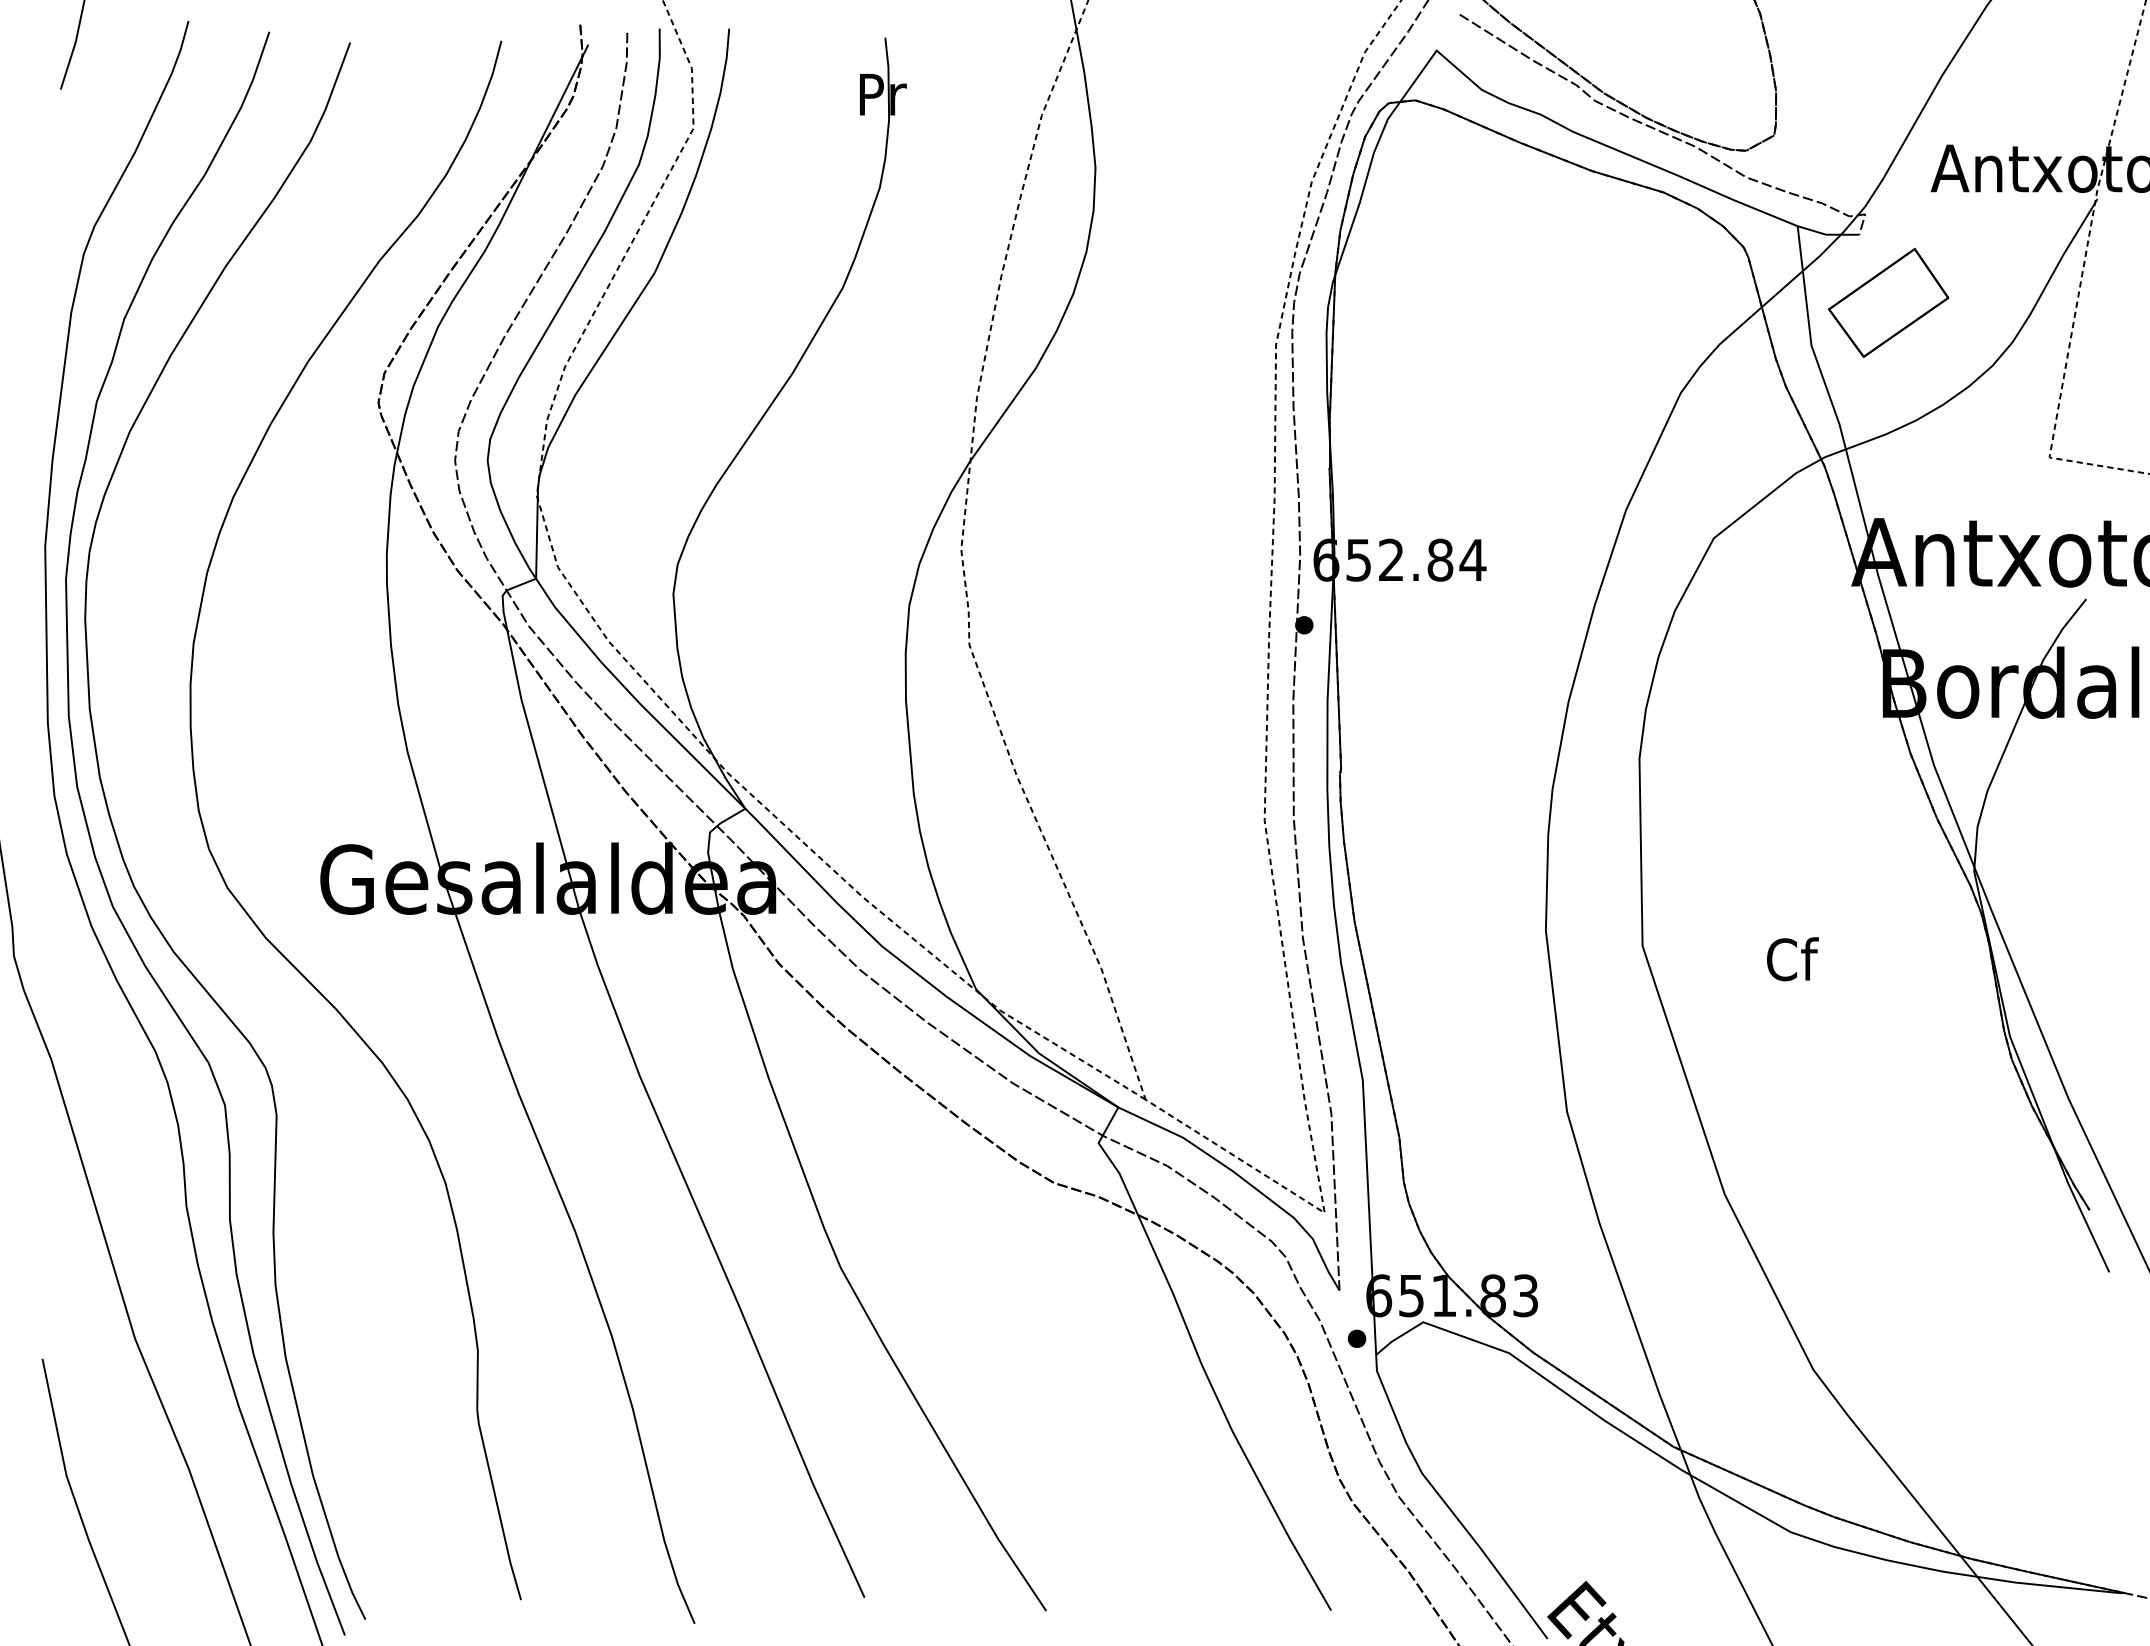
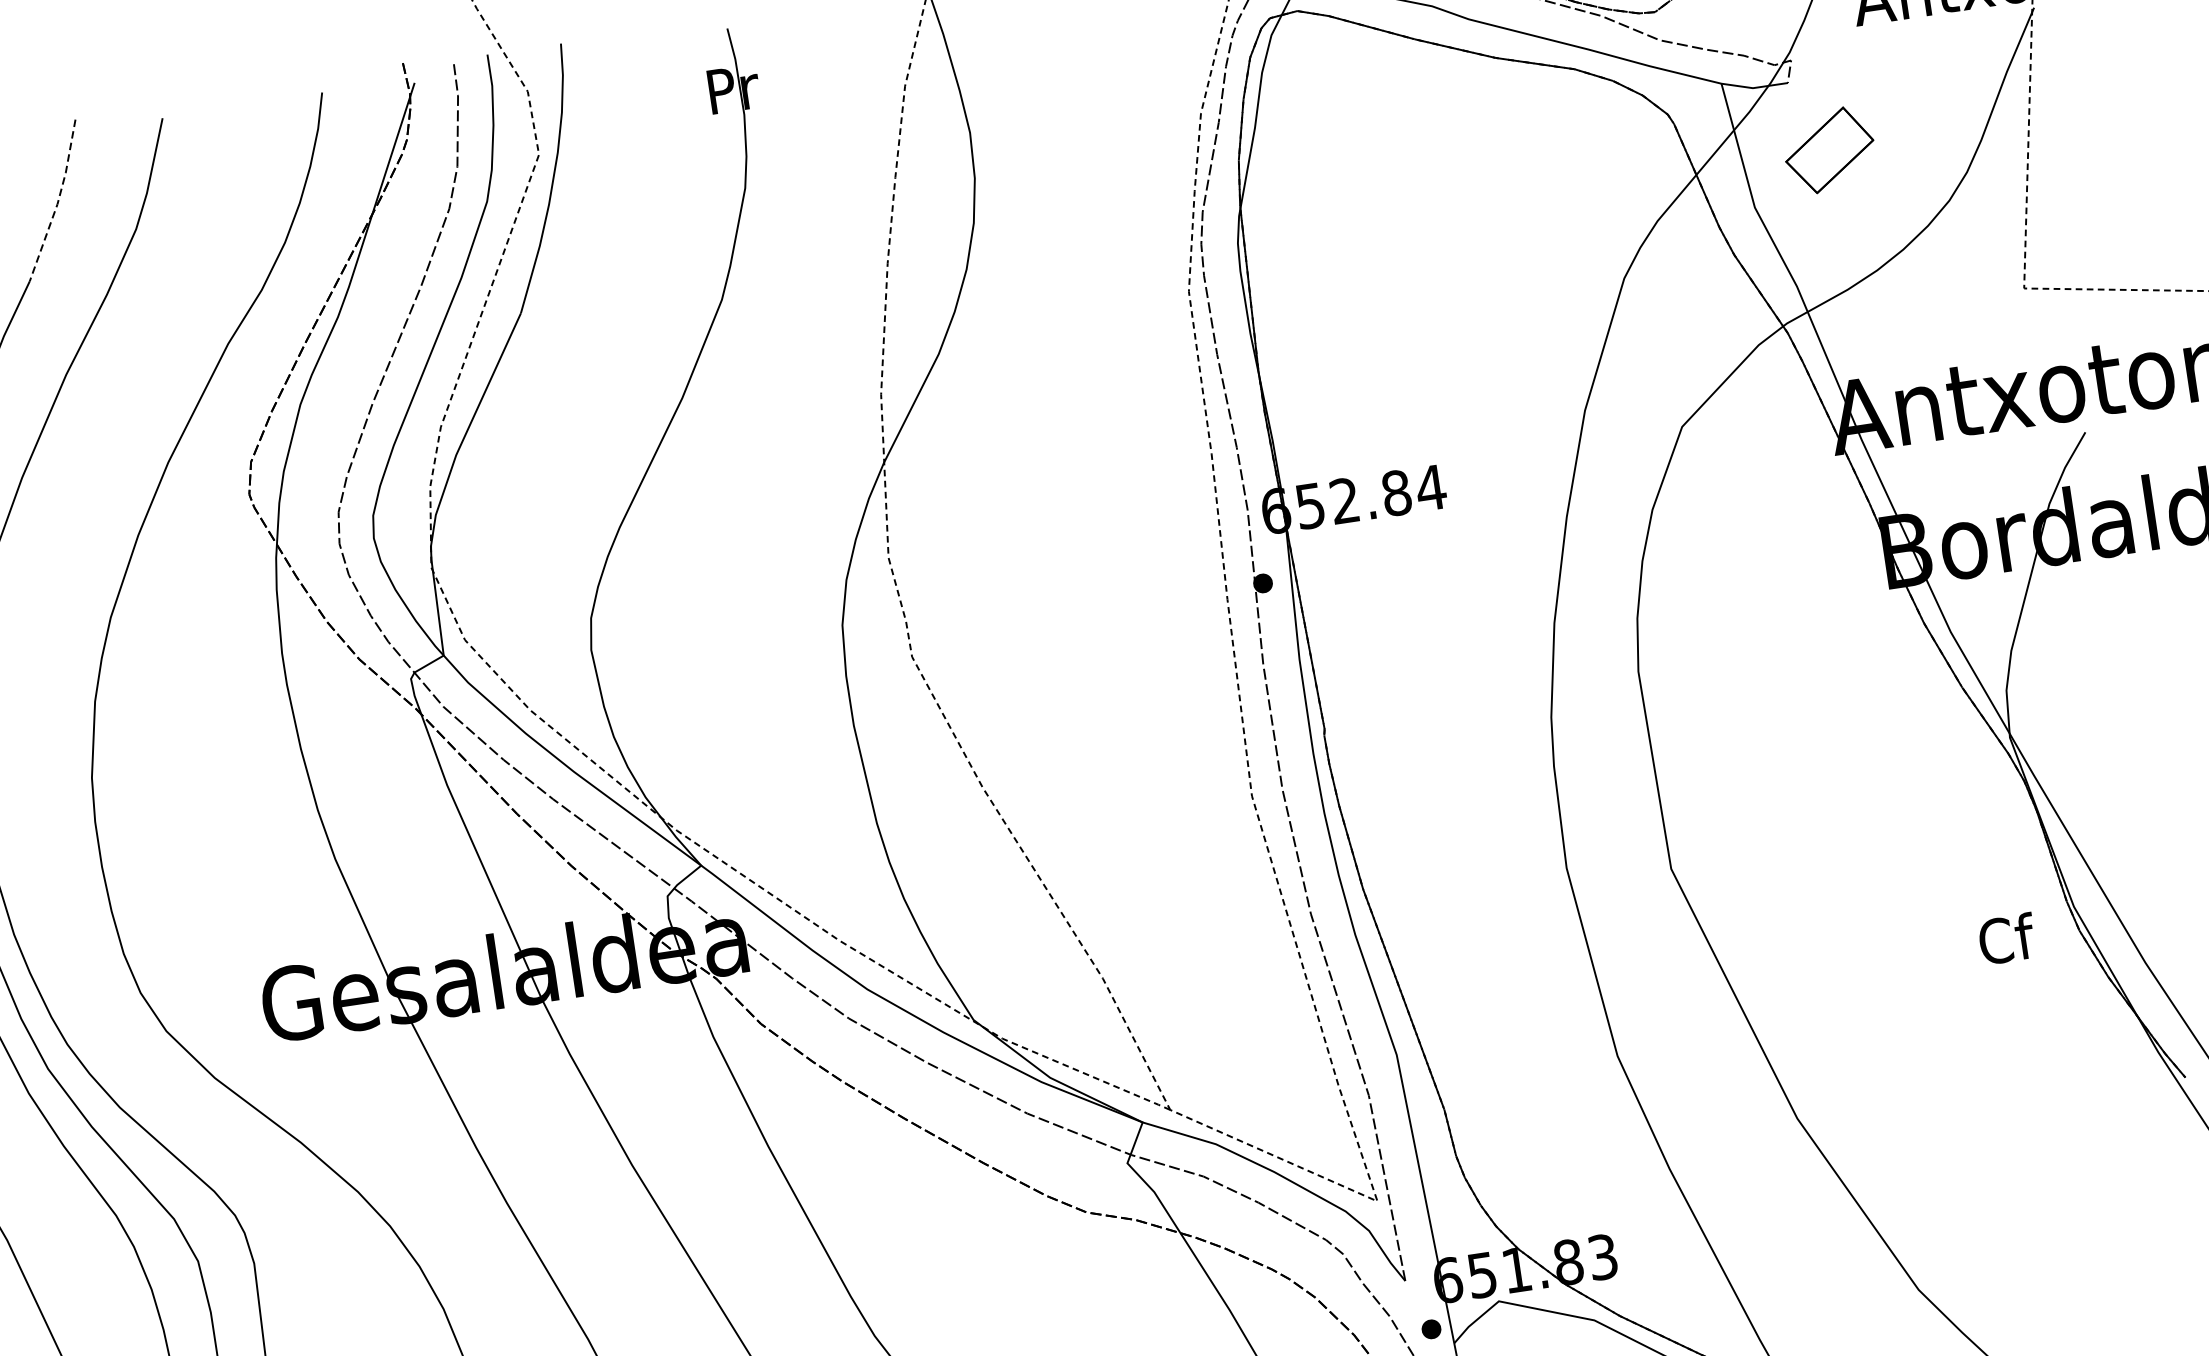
line: (241, 105) -> (57, 201), solid -> dashed
part: (1888, 302) -> (1829, 149), size x0.7
text: (1792, 959) -> (2006, 939), moved

